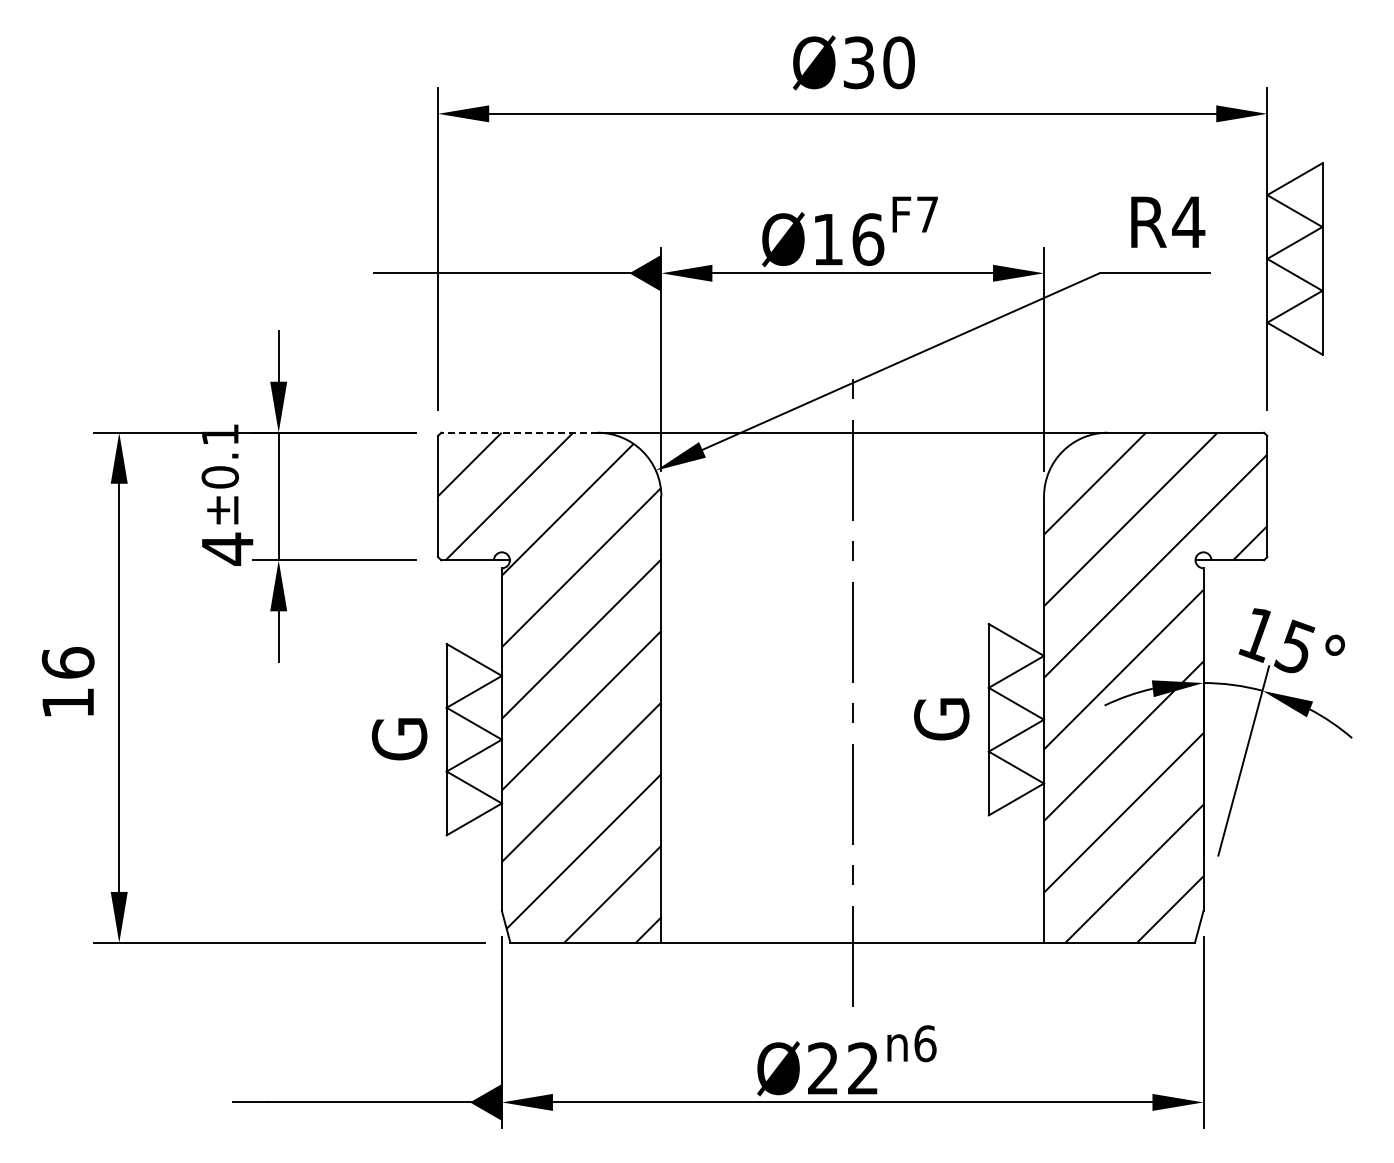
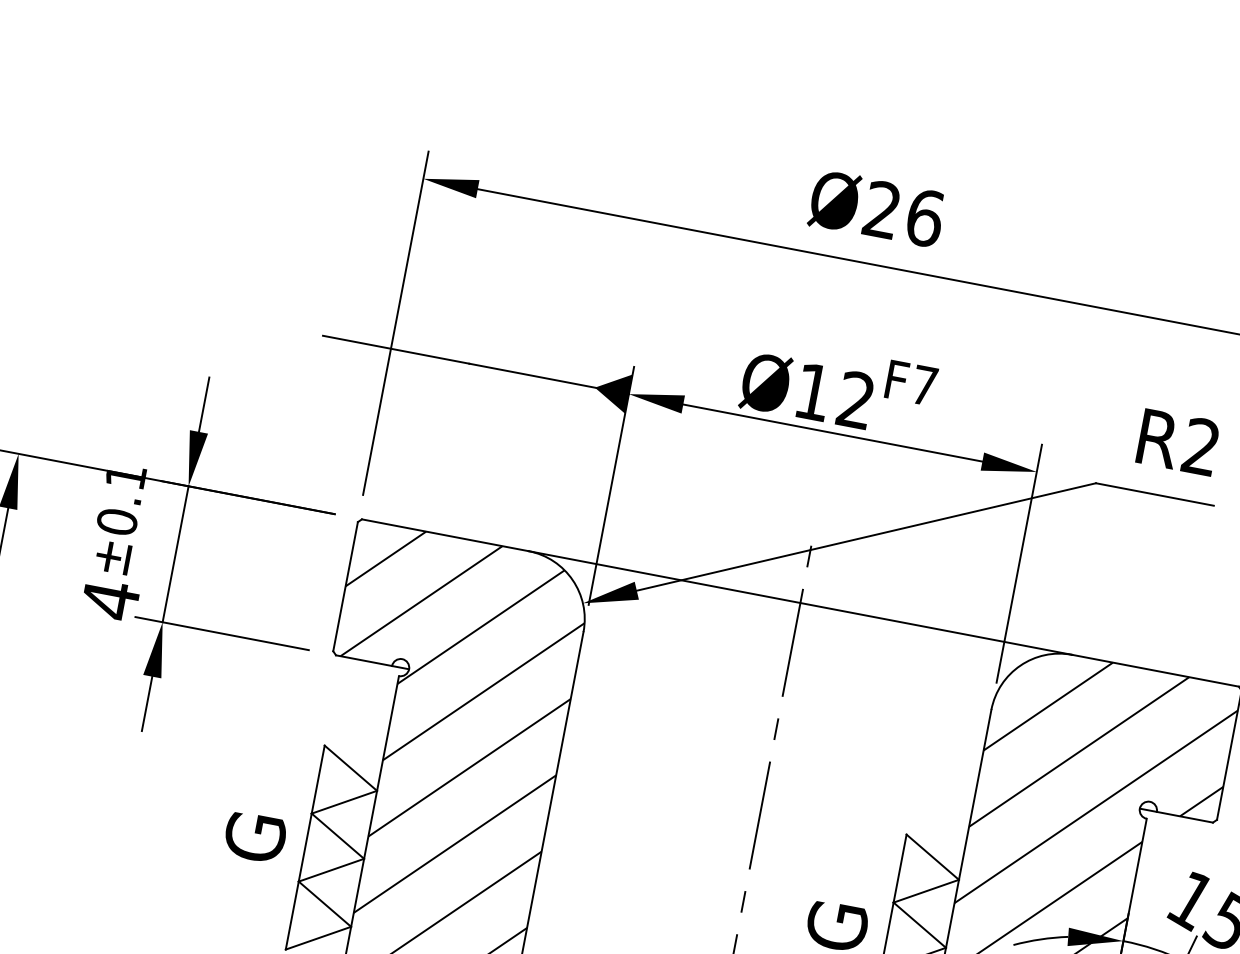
text: (879, 62) -> (904, 213), Ø30 -> Ø26
text: (1188, 221) -> (1201, 446), R4 -> R2
text: (868, 239) -> (856, 400), Ø16 -> Ø12
line: (518, 432) -> (444, 534), dashed -> solid

